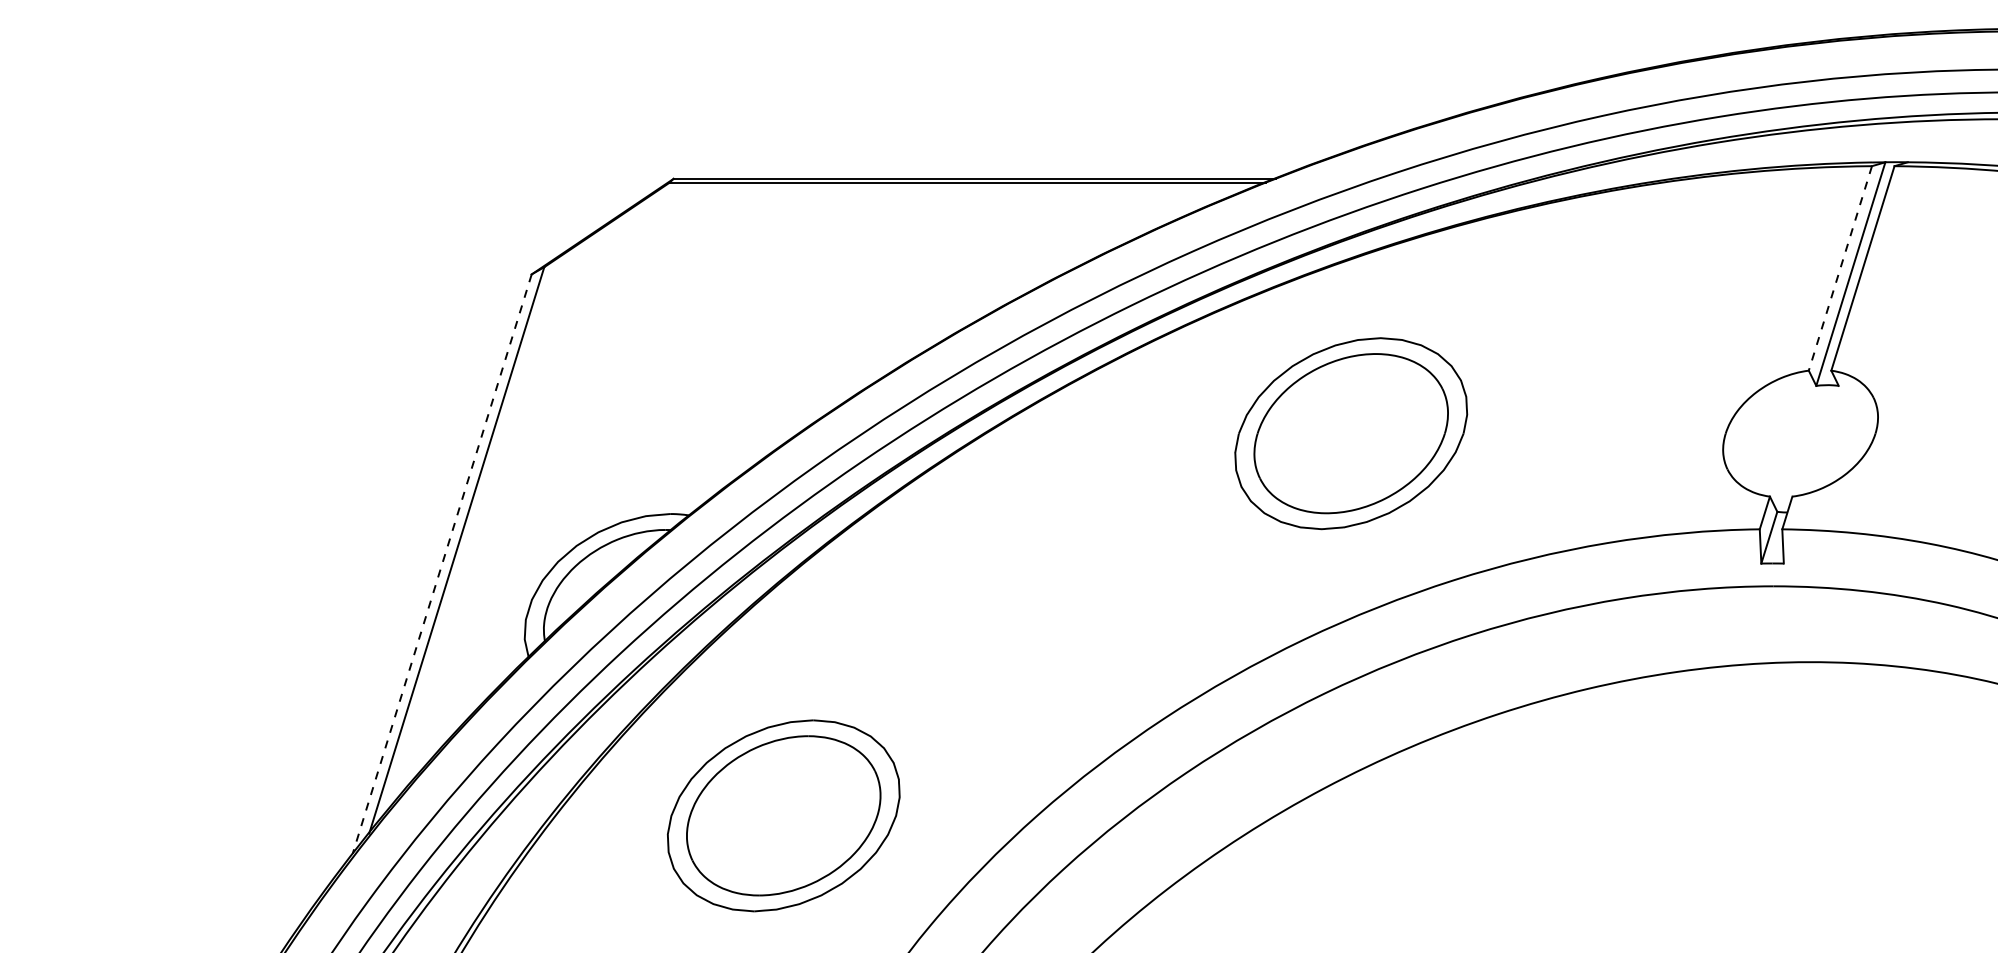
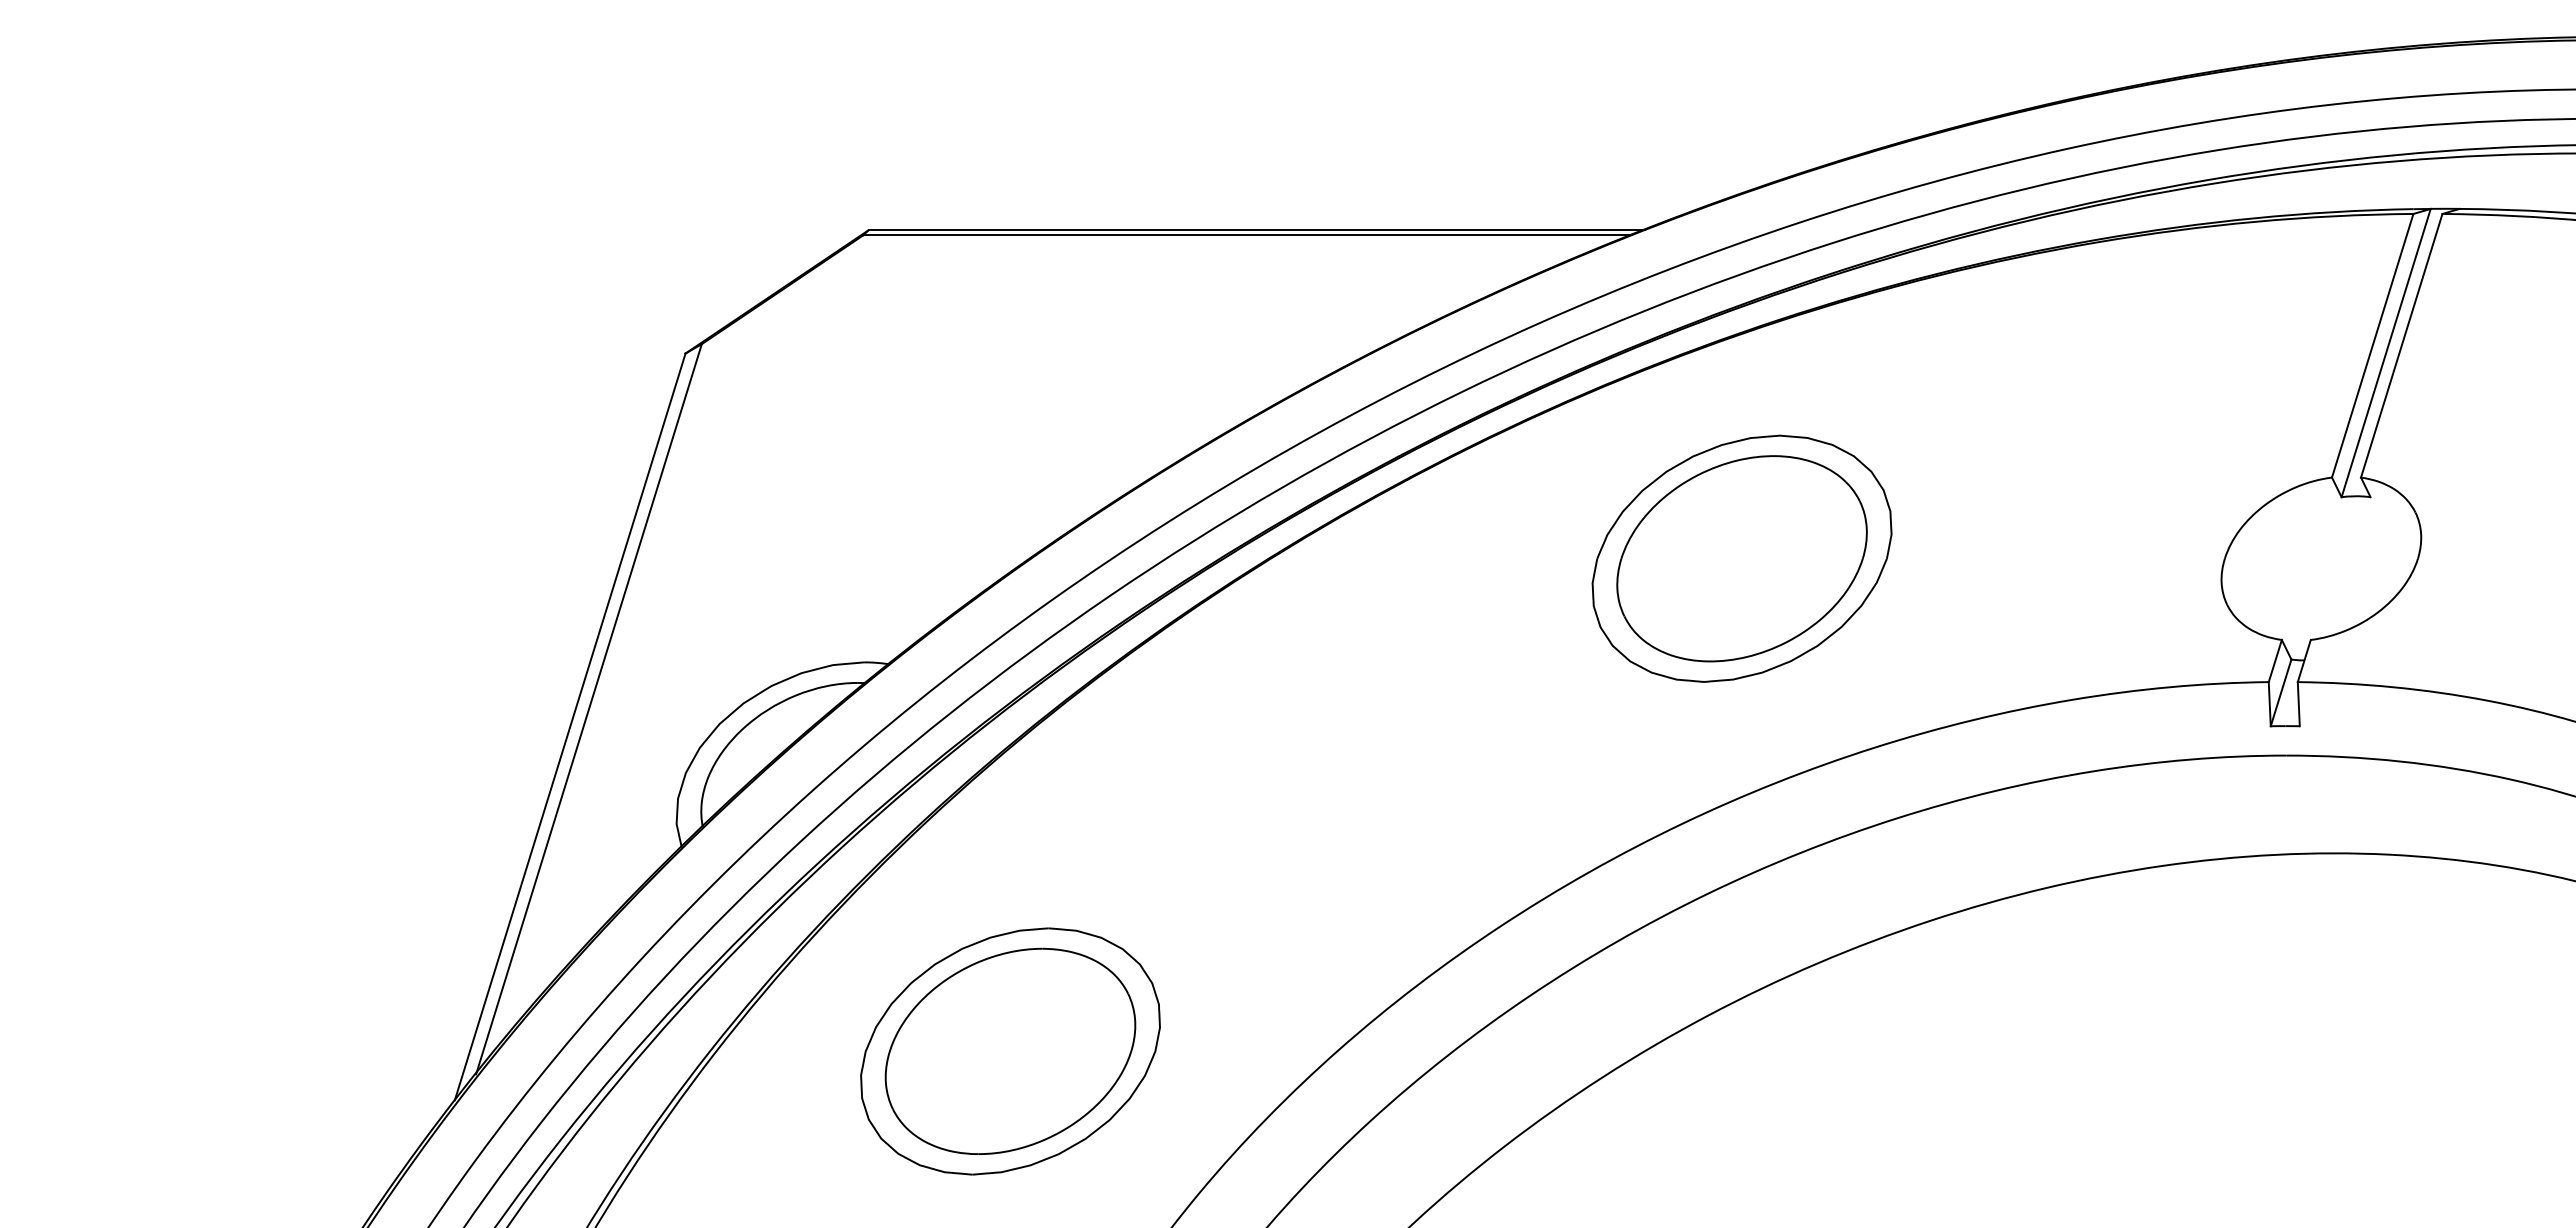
line: (1840, 268) -> (2372, 345), dashed -> solid
line: (442, 563) -> (570, 726), dashed -> solid

